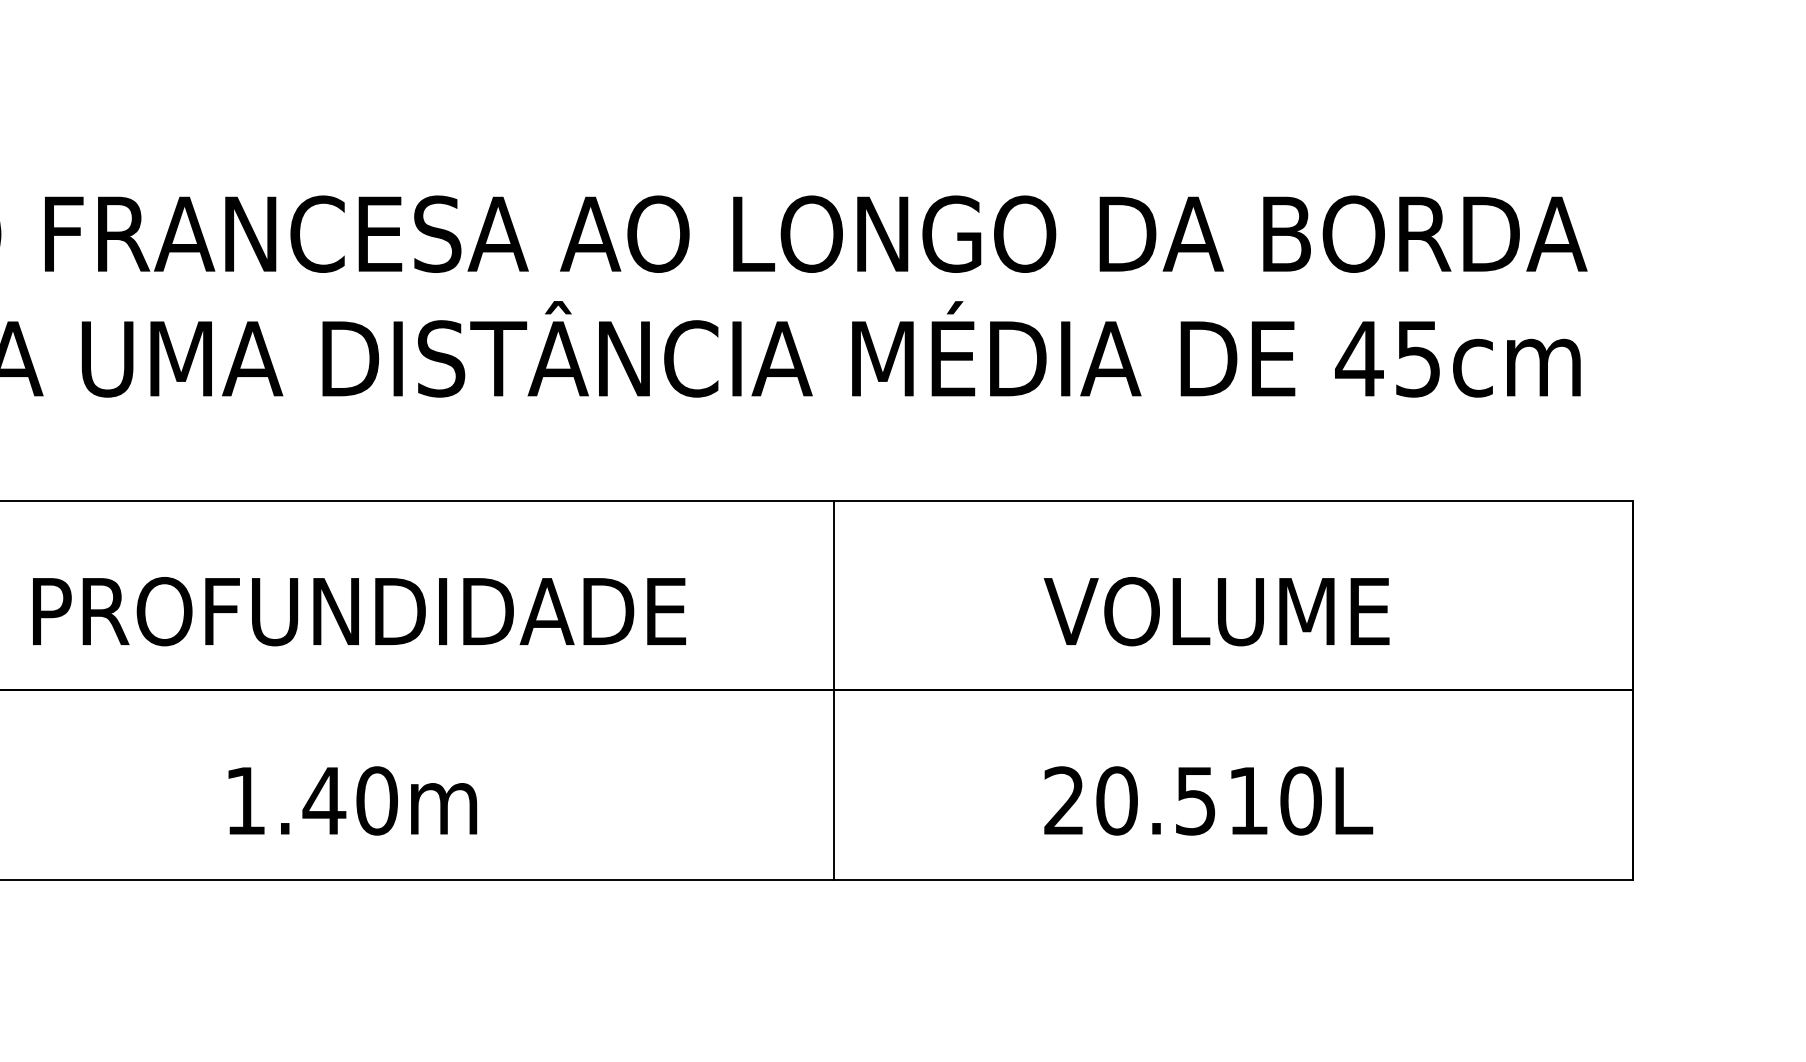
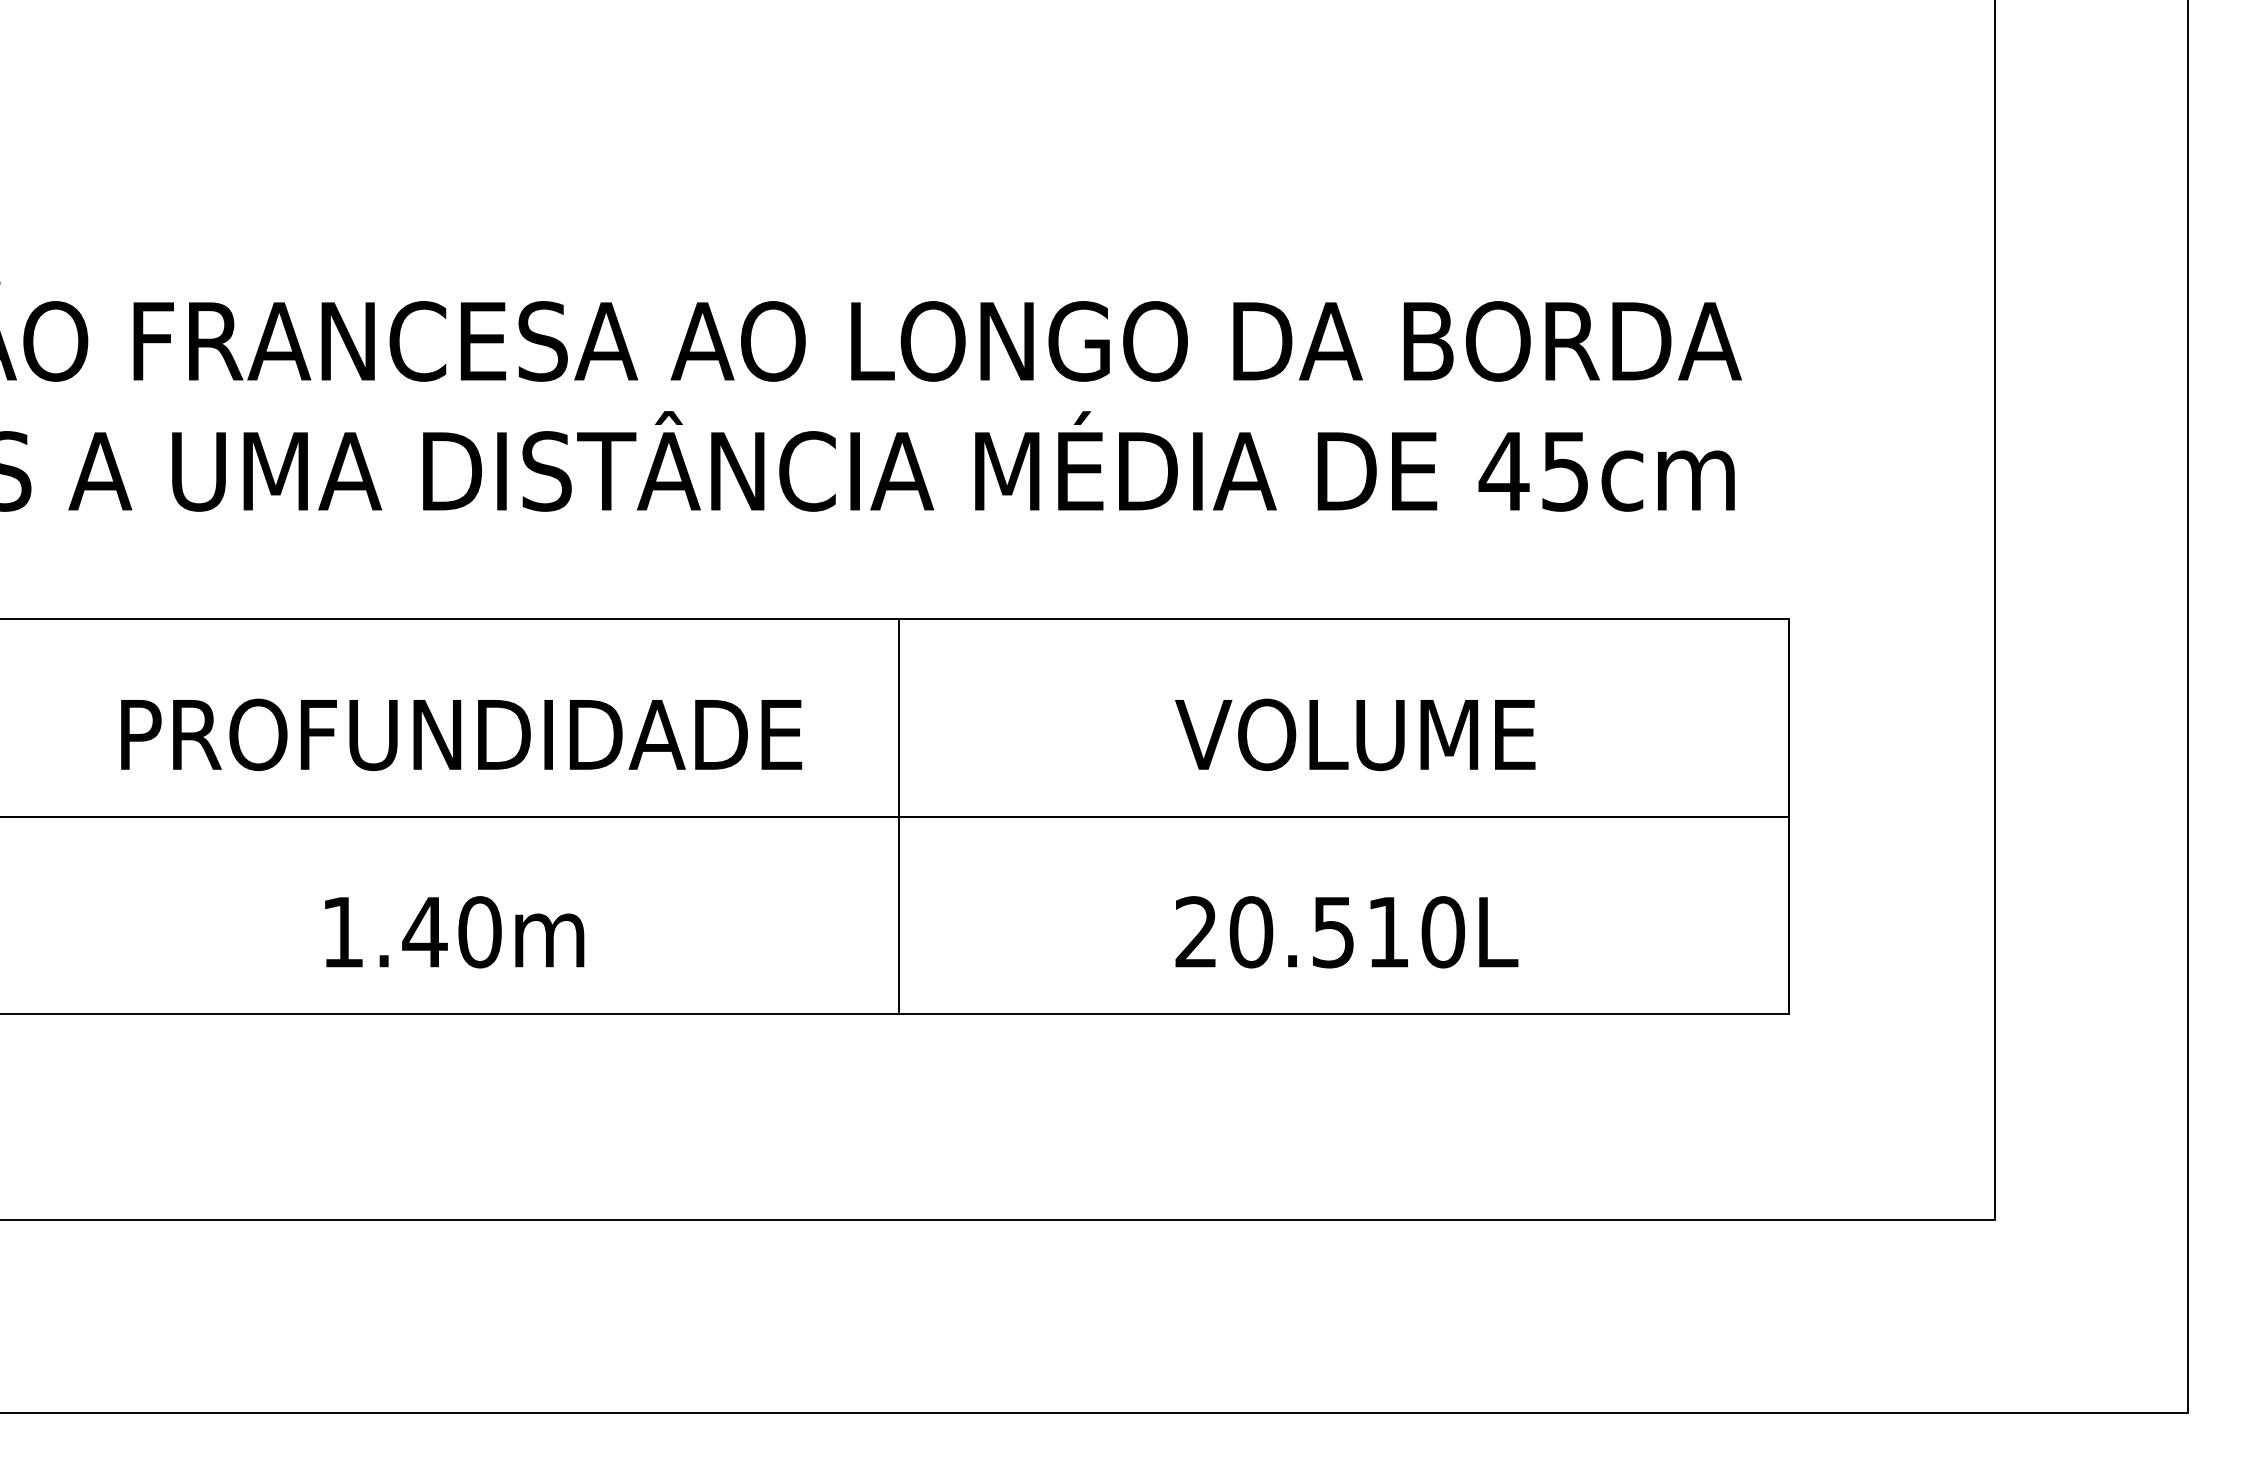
line: (833, 689) -> (898, 816), moved

